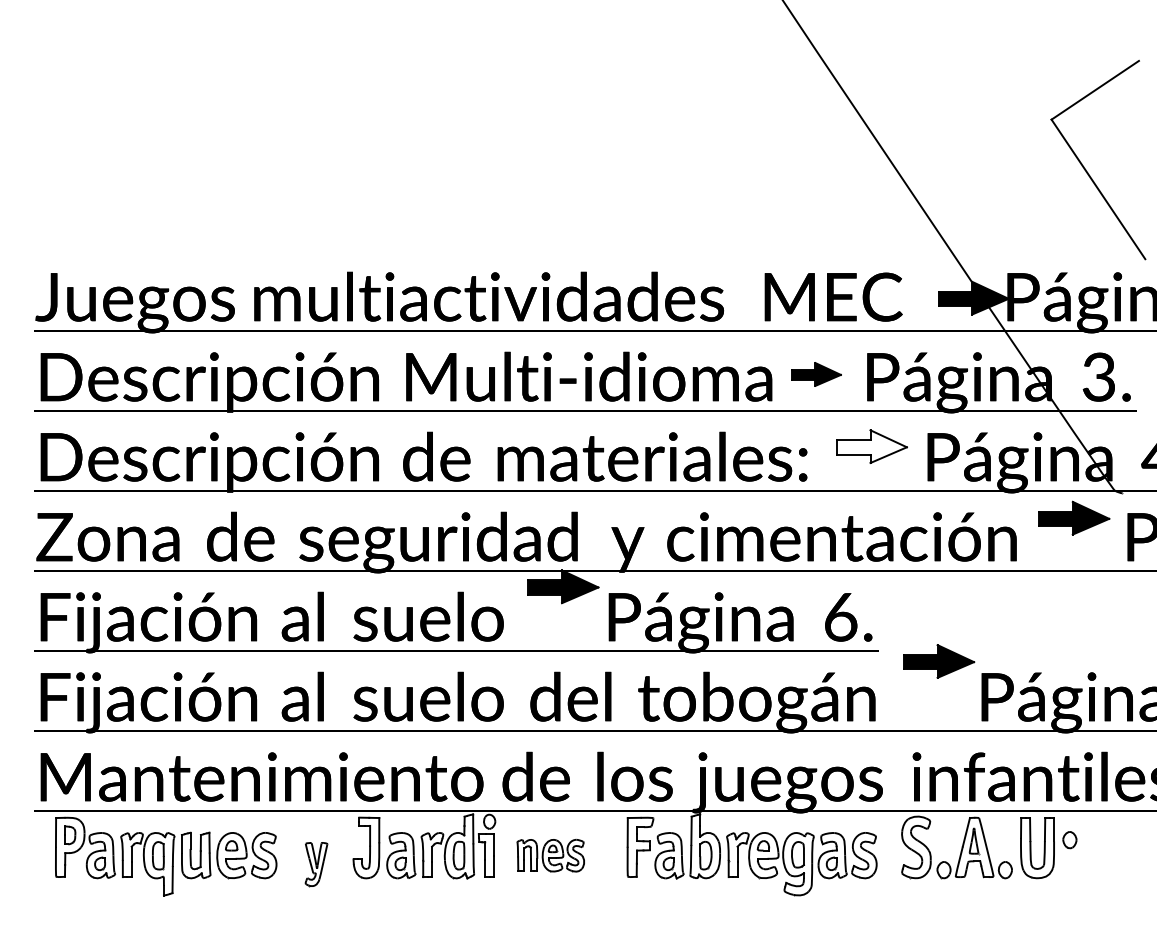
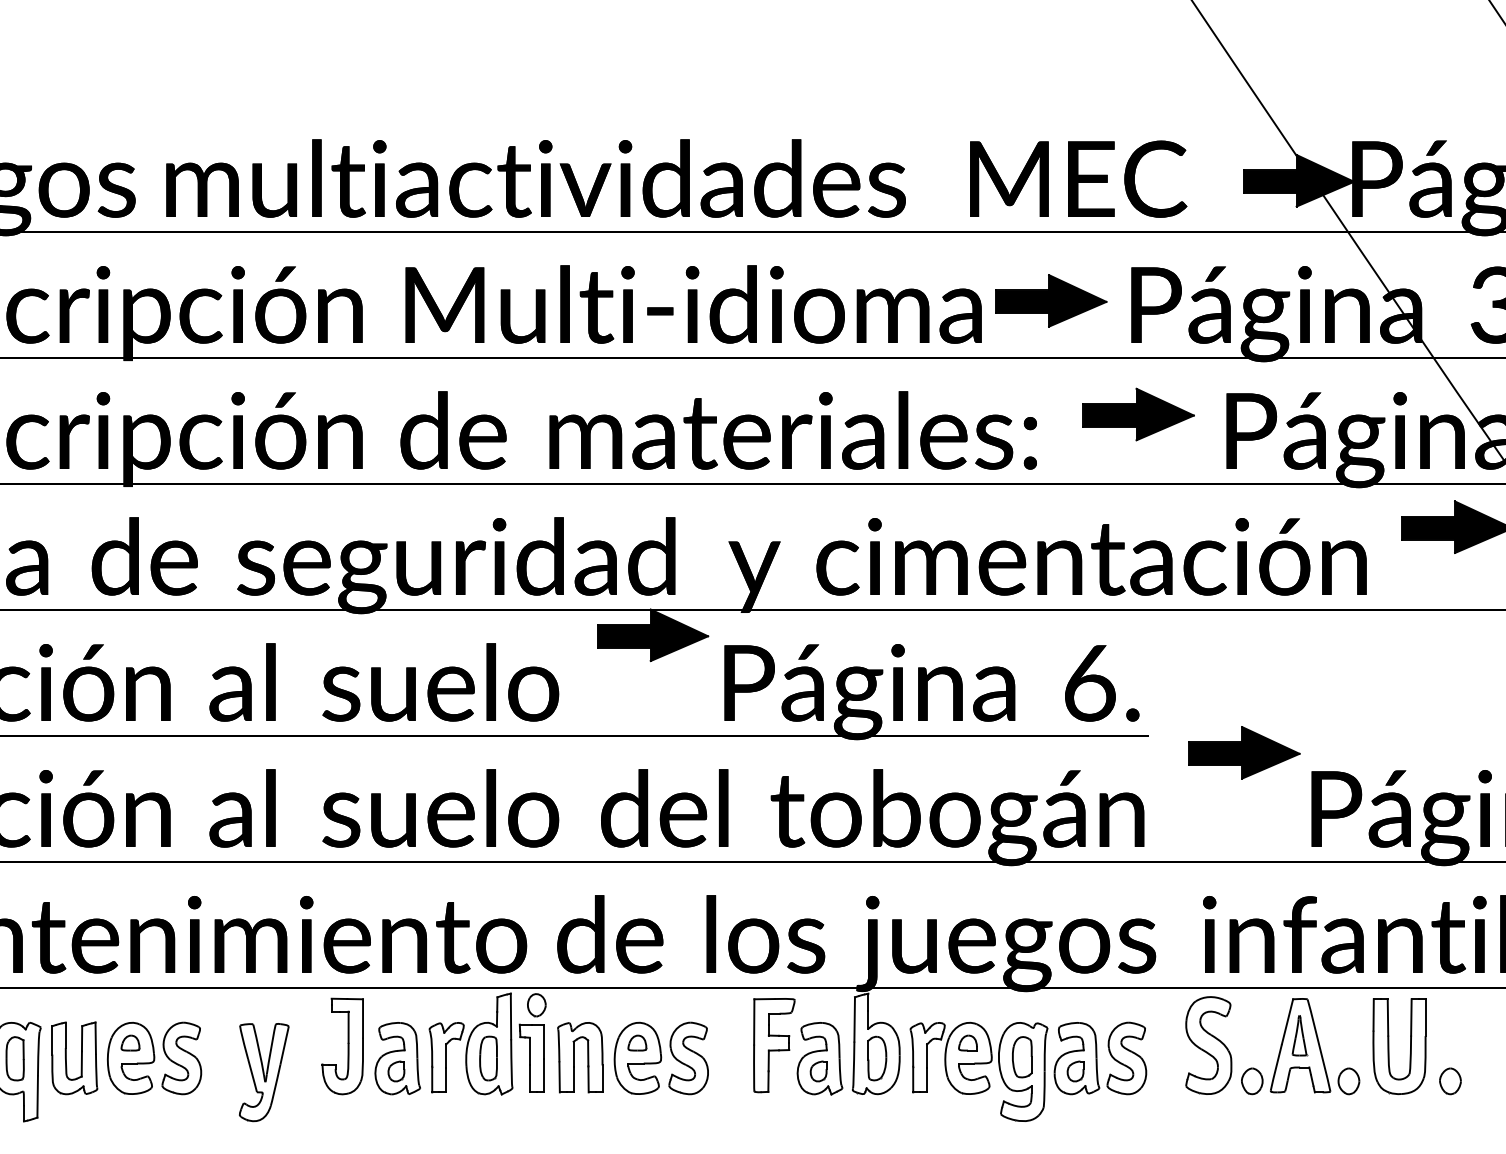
part: (816, 374) -> (1051, 300), size x1.43
fill: (871, 446) -> (1138, 414), added
part: (1069, 840) -> (1449, 1081), moved
part: (550, 855) -> (632, 1058), size x1.43
part: (316, 864) -> (264, 1072), size x1.43

